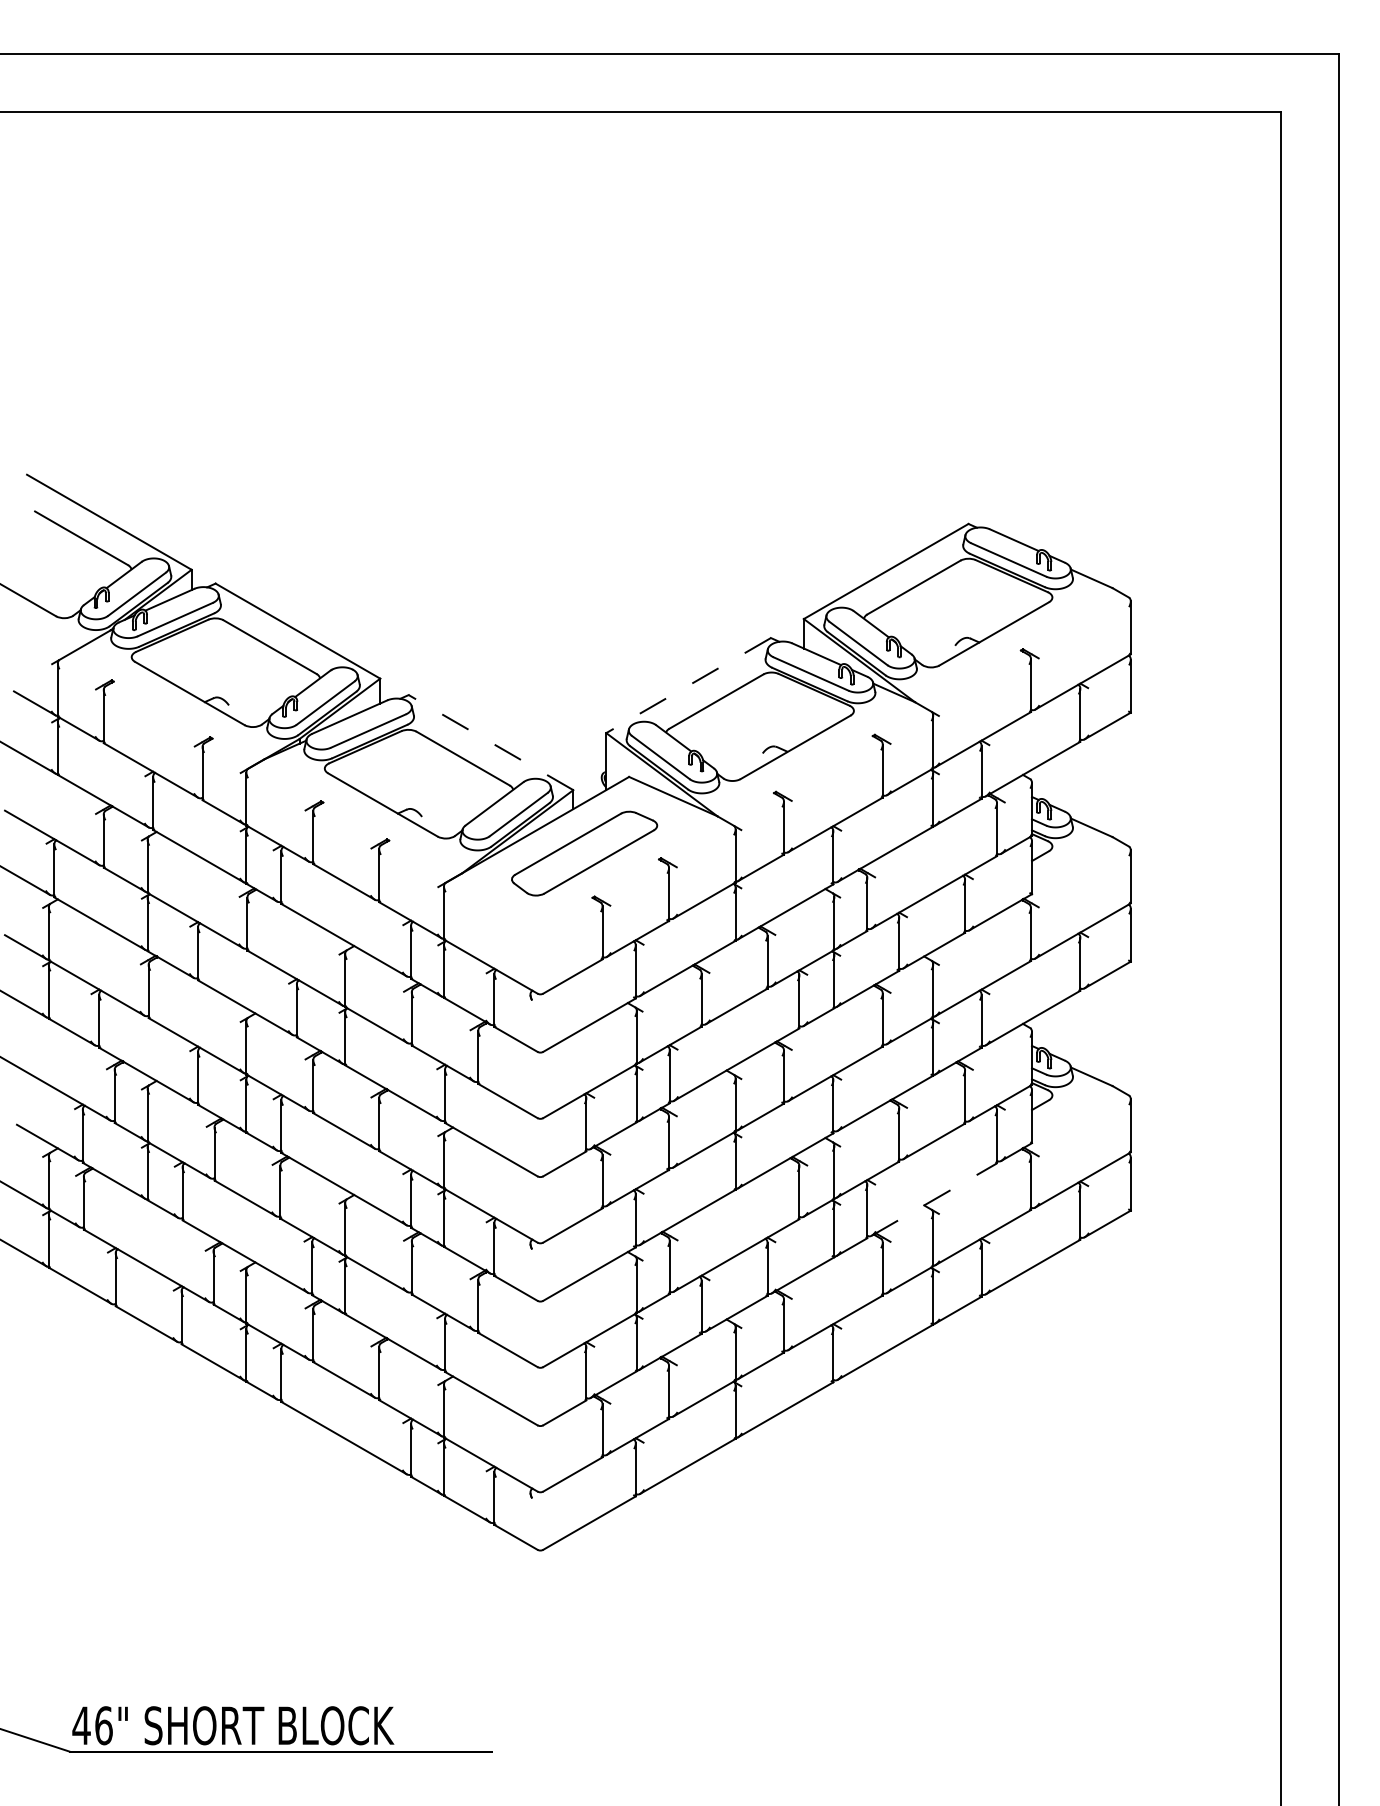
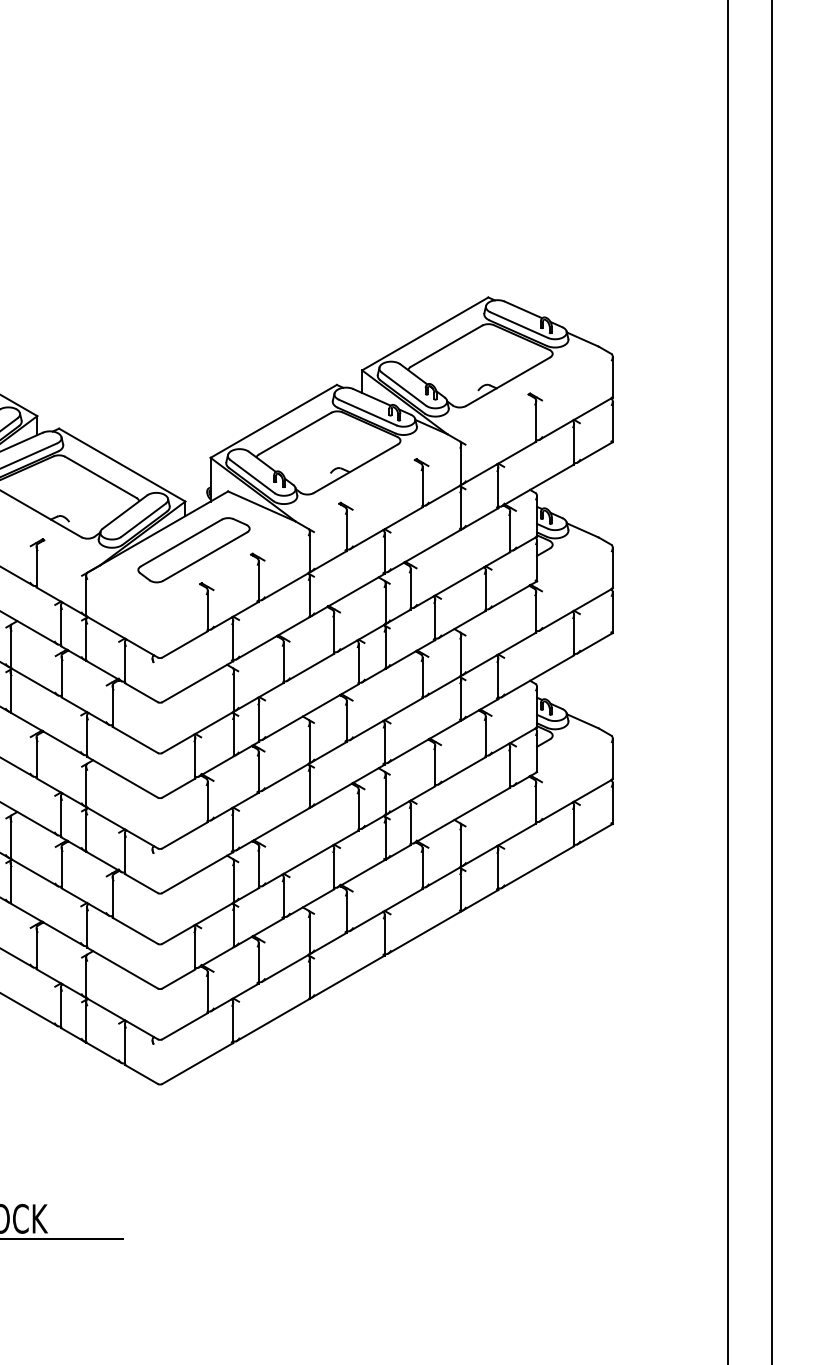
line: (688, 685) -> (273, 421), dashed -> solid
line: (490, 742) -> (121, 465), dashed -> solid
line: (934, 1199) -> (462, 815), dashed -> solid

